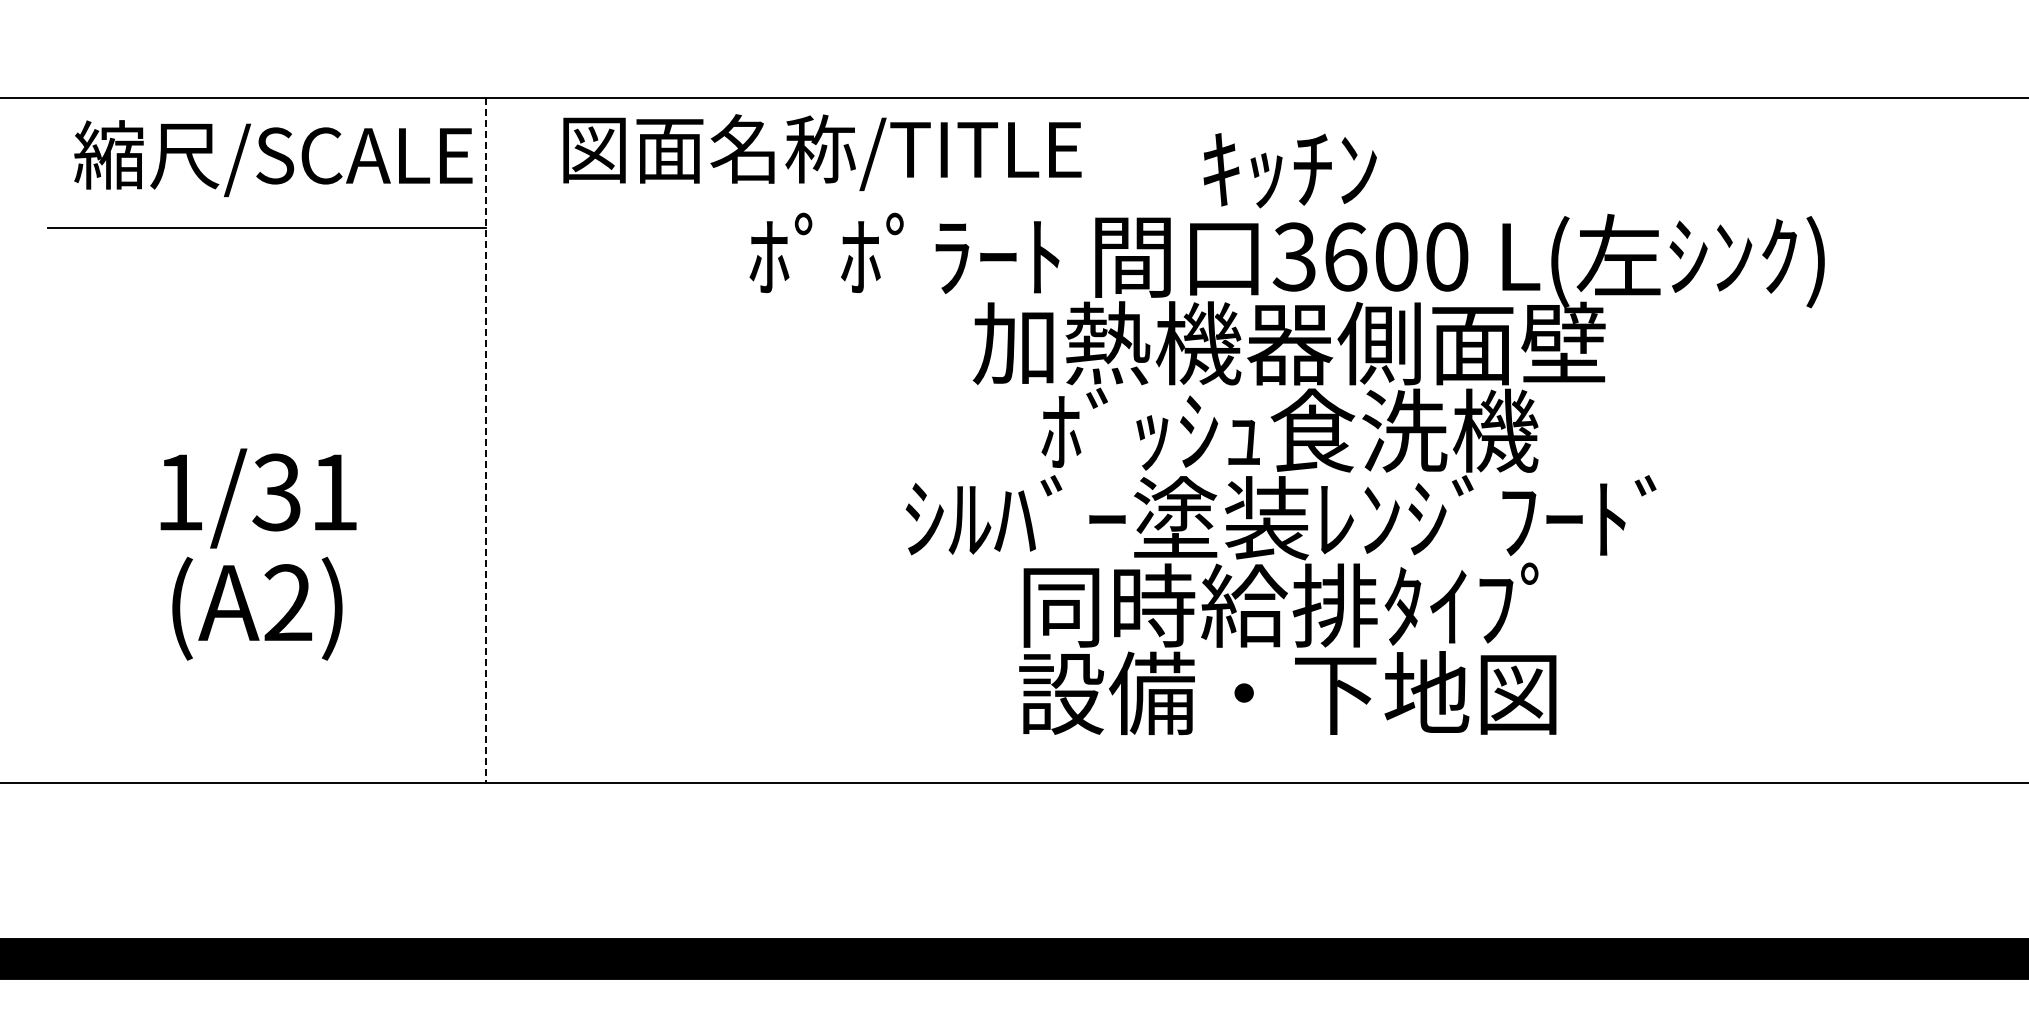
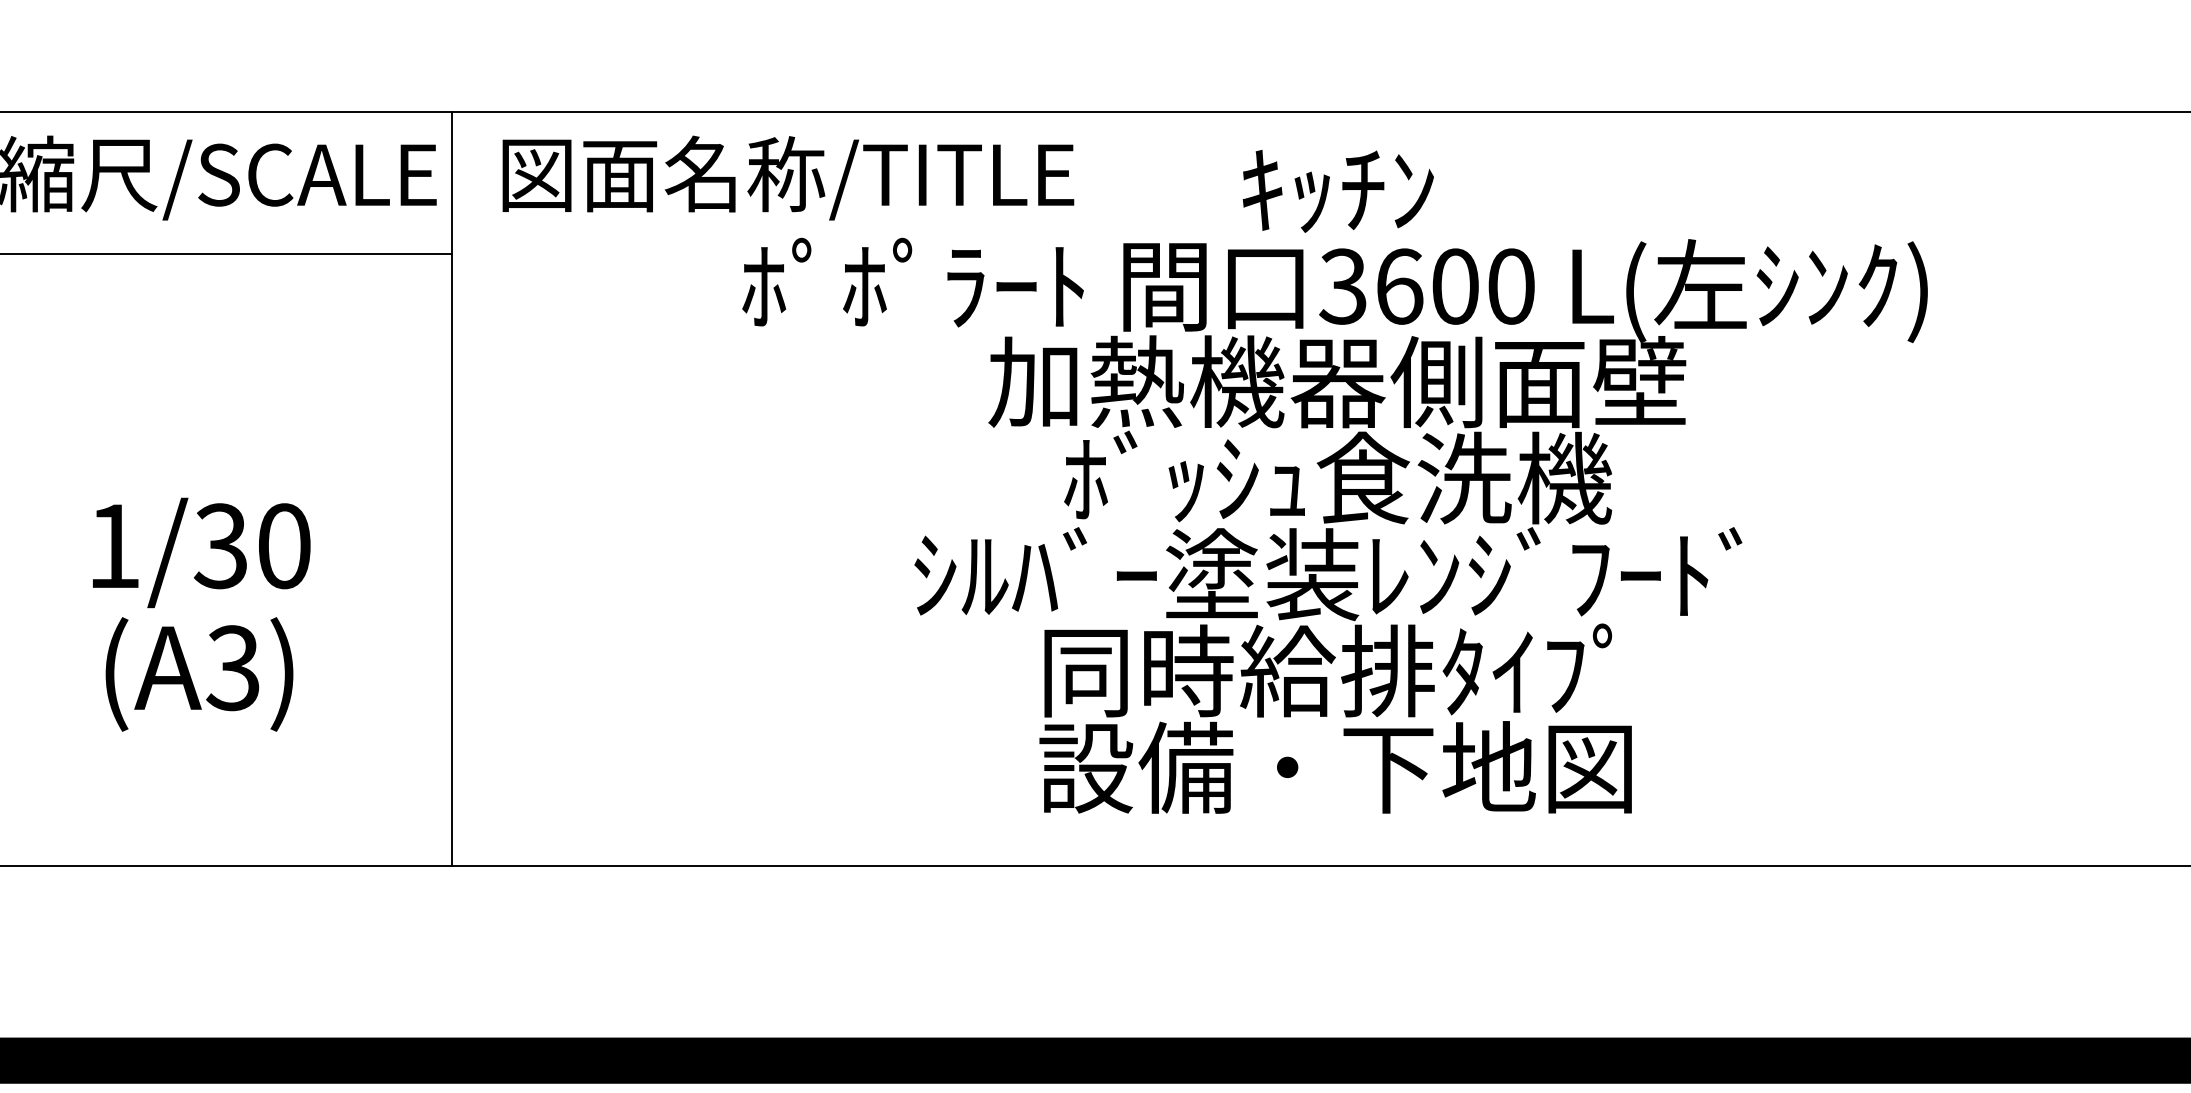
text: (822, 152) -> (788, 177), moved
line: (486, 441) -> (452, 490), dashed -> solid
text: (334, 492) -> (284, 546), 1/31 -> 1/30
text: (287, 602) -> (232, 667), (A2) -> (A3)

